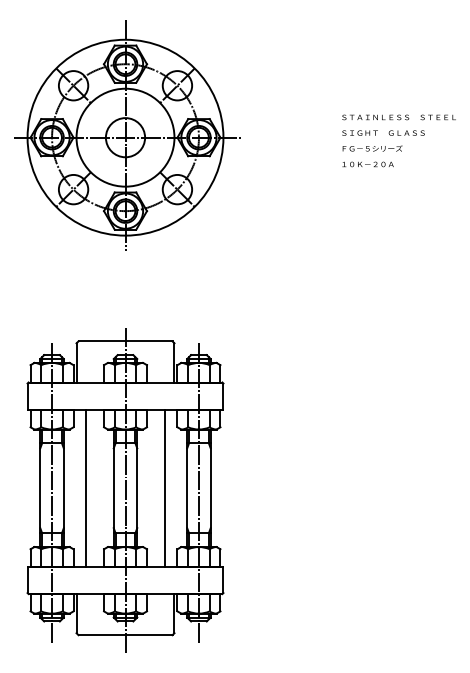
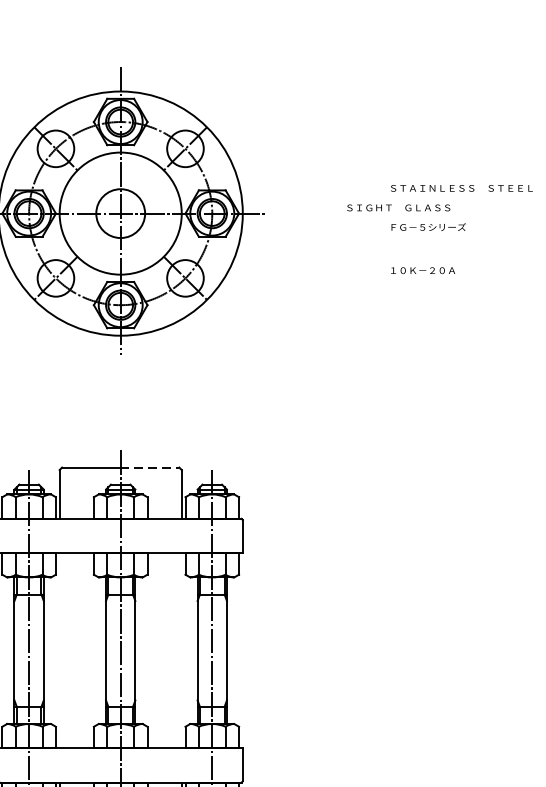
text: (383, 132) -> (398, 207), moved
text: (367, 164) -> (422, 270), moved
line: (149, 341) -> (150, 467), solid -> dashed
line: (86, 487) -> (72, 649), removed
line: (164, 487) -> (169, 649), removed

